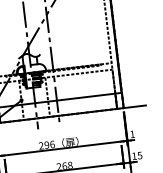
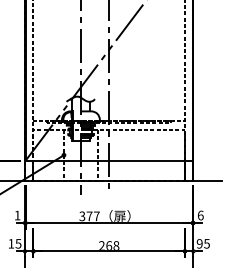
text: (132, 134) -> (200, 215), 1 -> 6
text: (46, 145) -> (89, 216), 296 -> 377
text: (134, 156) -> (199, 243), 15 -> 95

